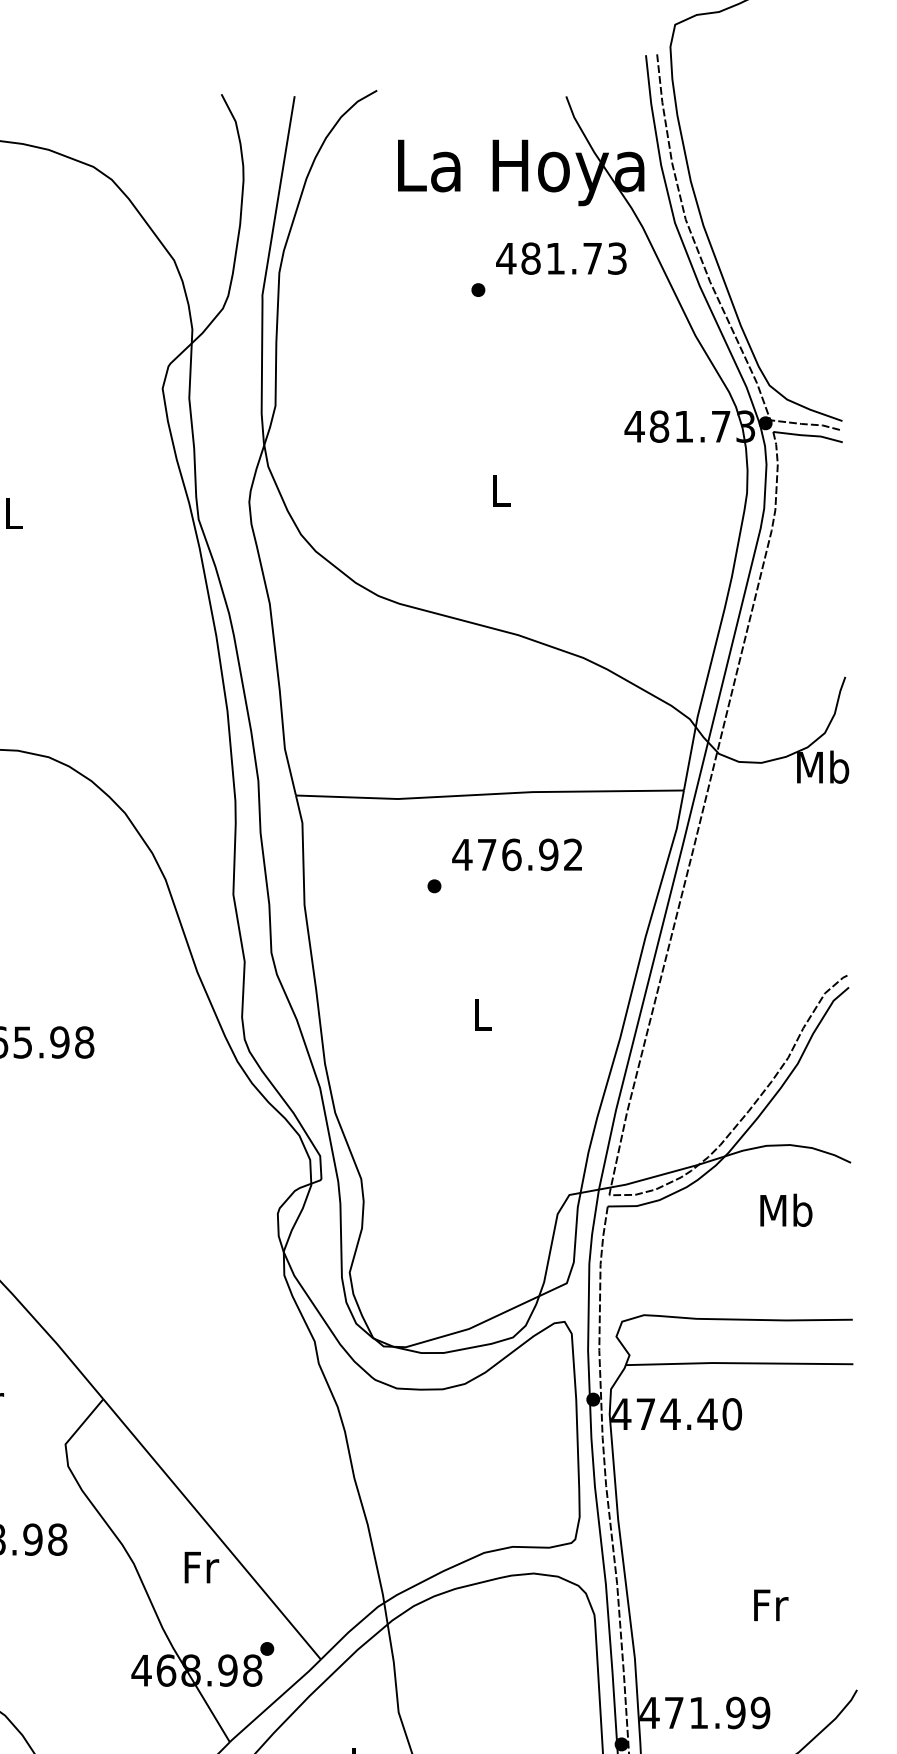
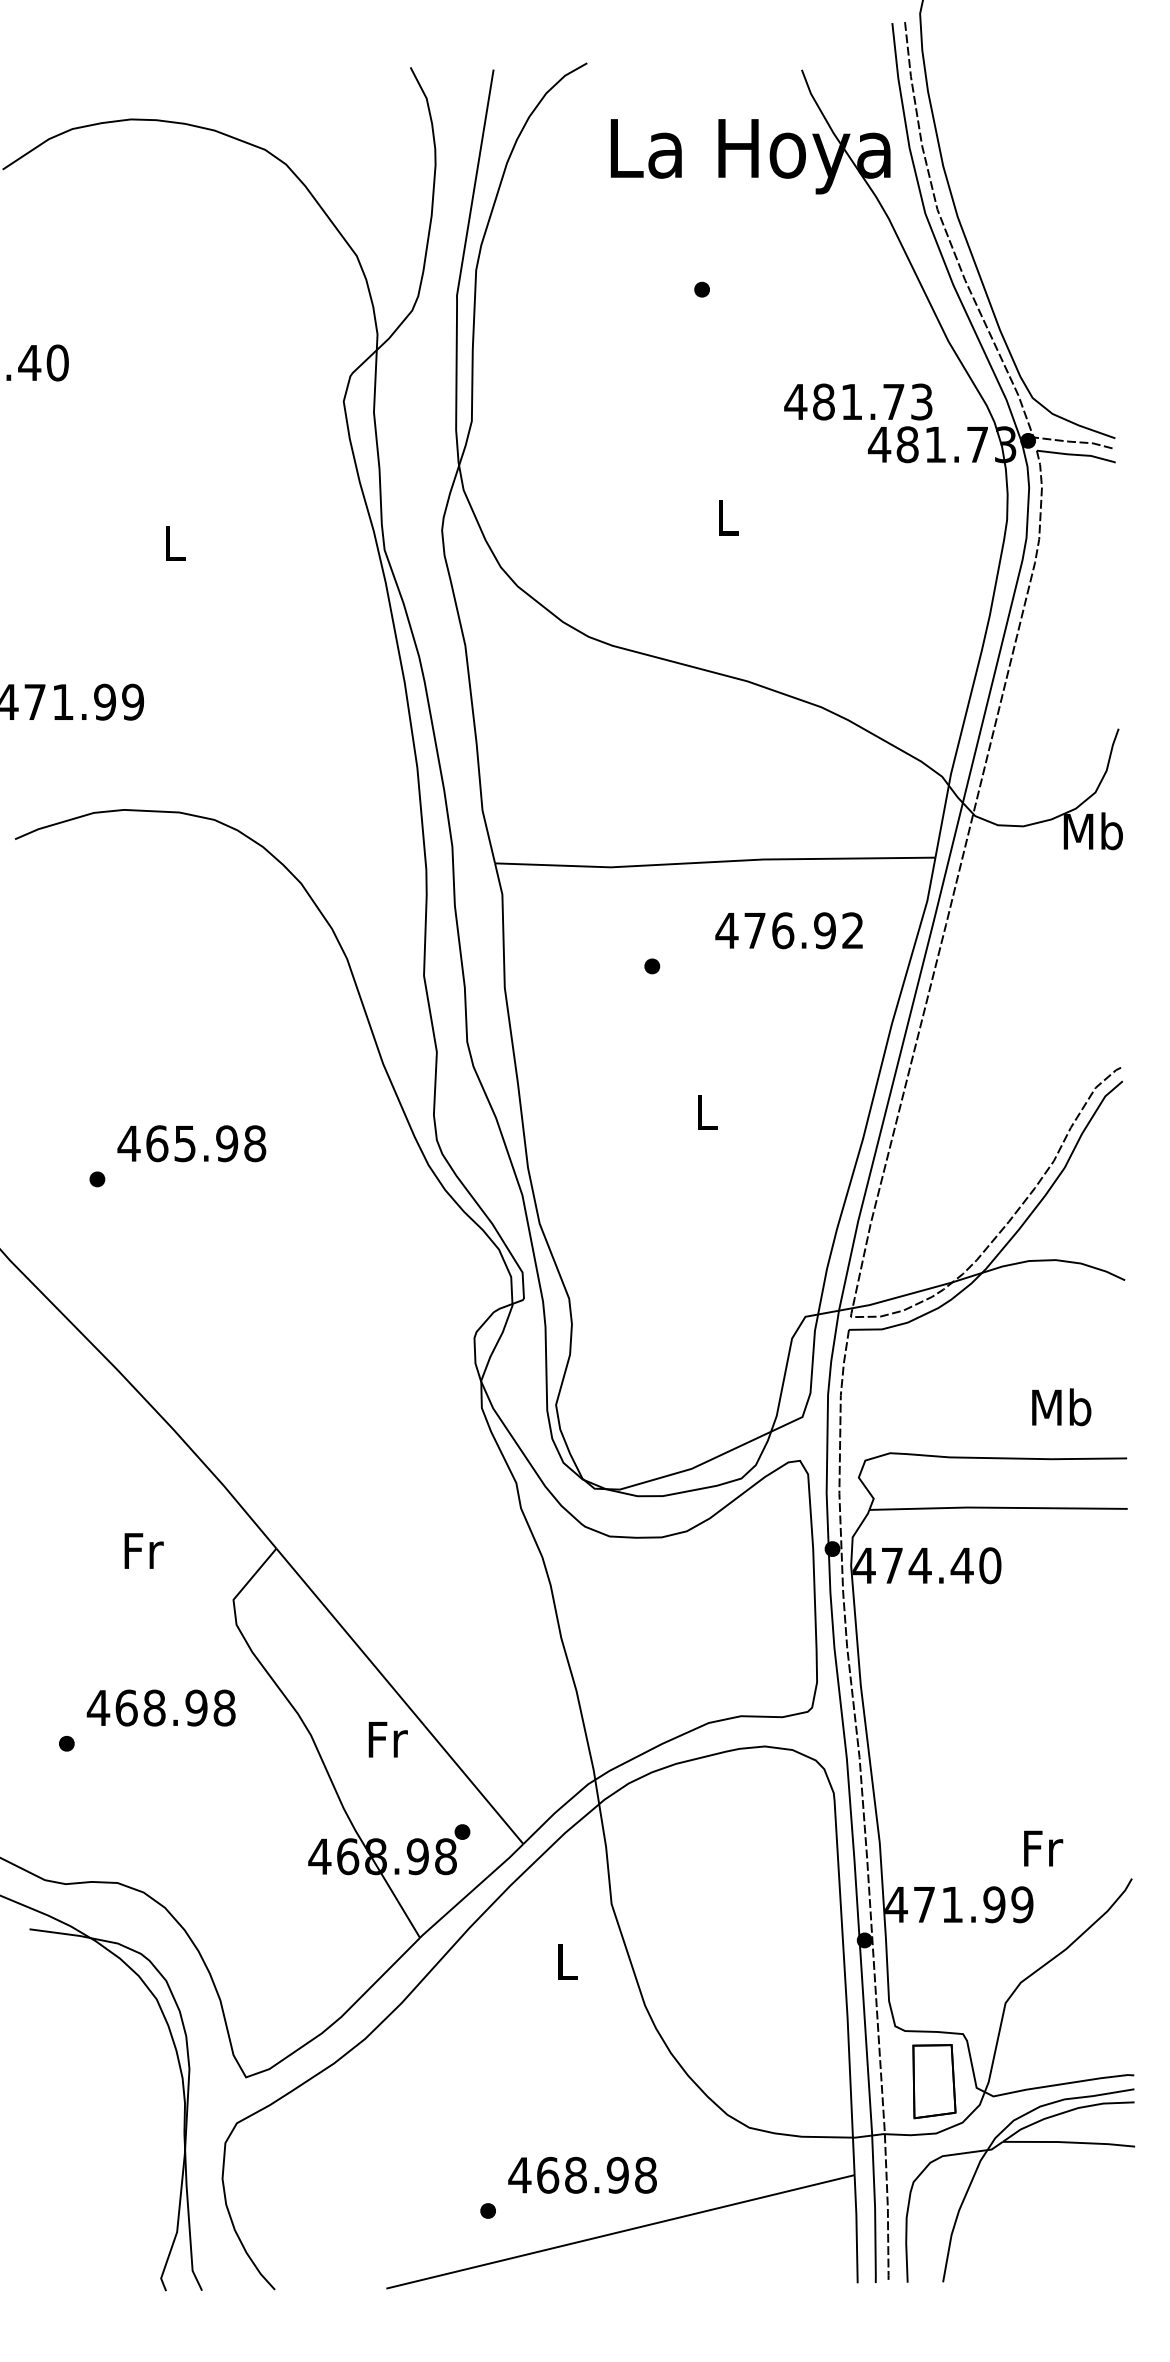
text: (561, 258) -> (858, 401), moved
text: (516, 854) -> (788, 930), moved
text: (786, 1210) -> (1061, 1407), moved
text: (771, 1605) -> (1043, 1848), moved

